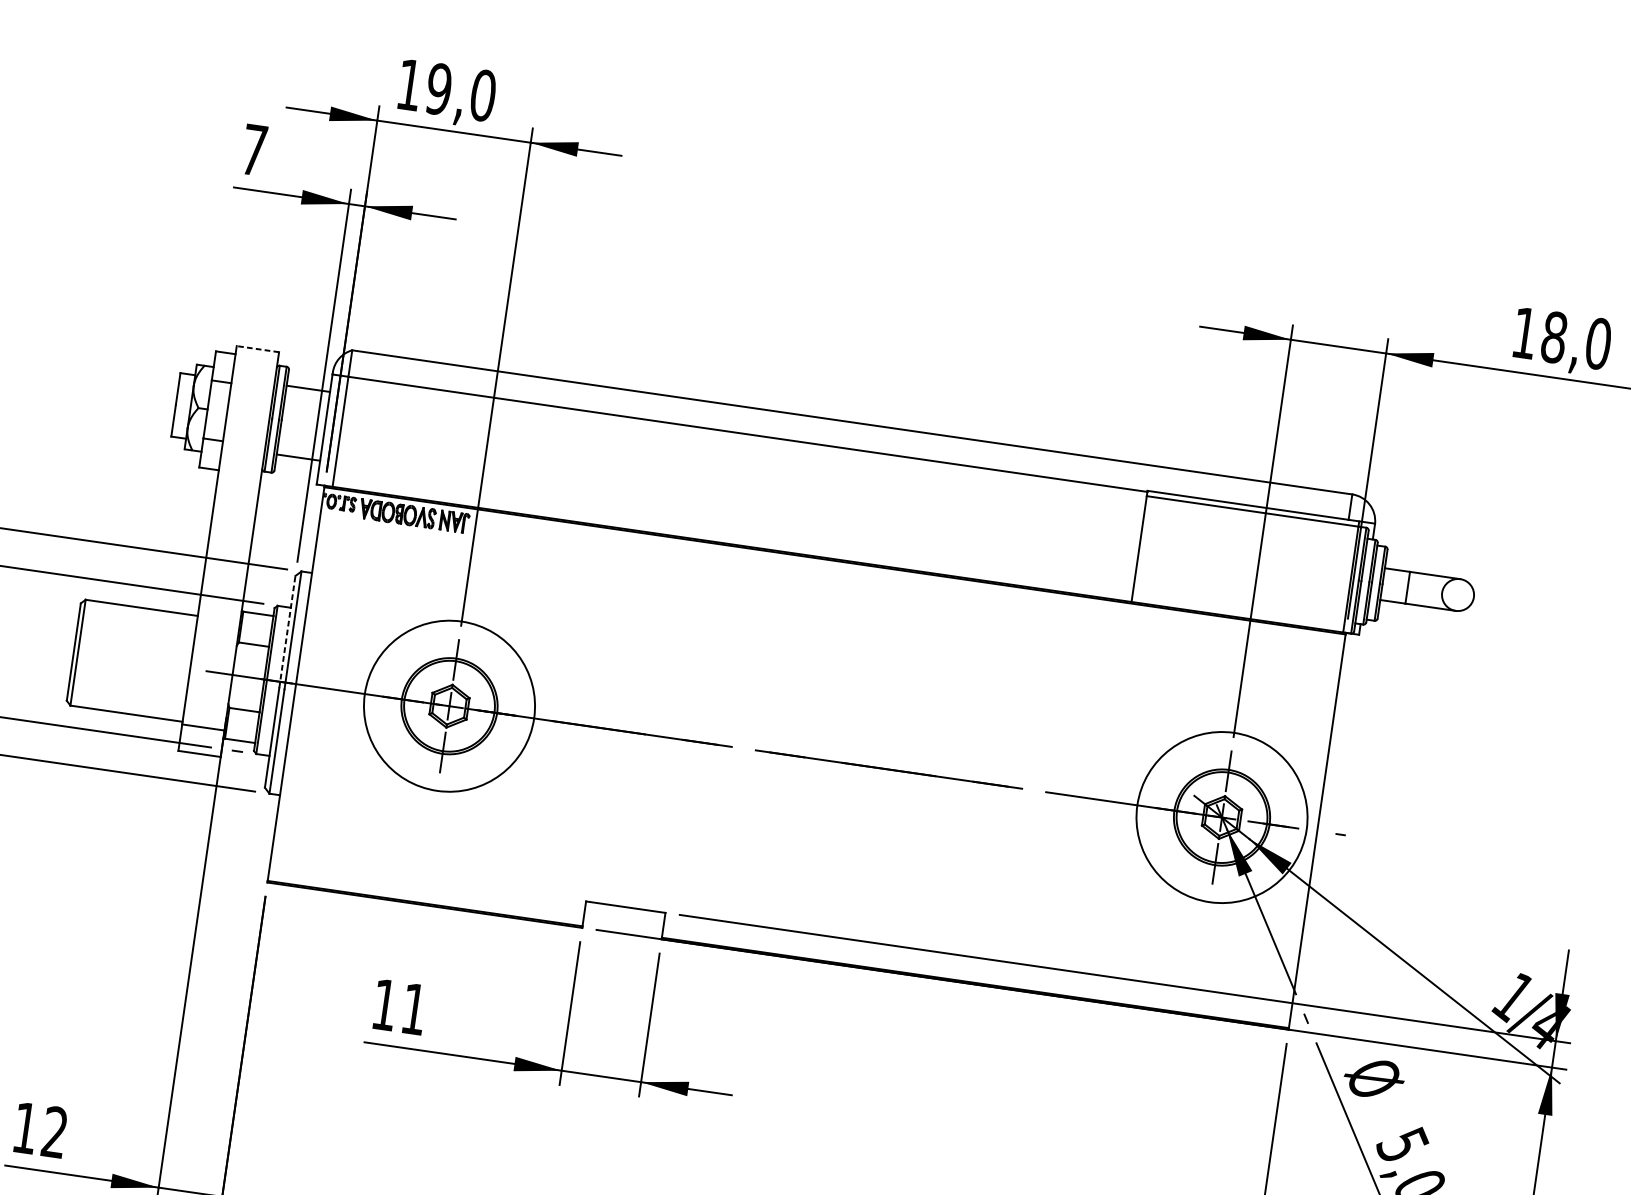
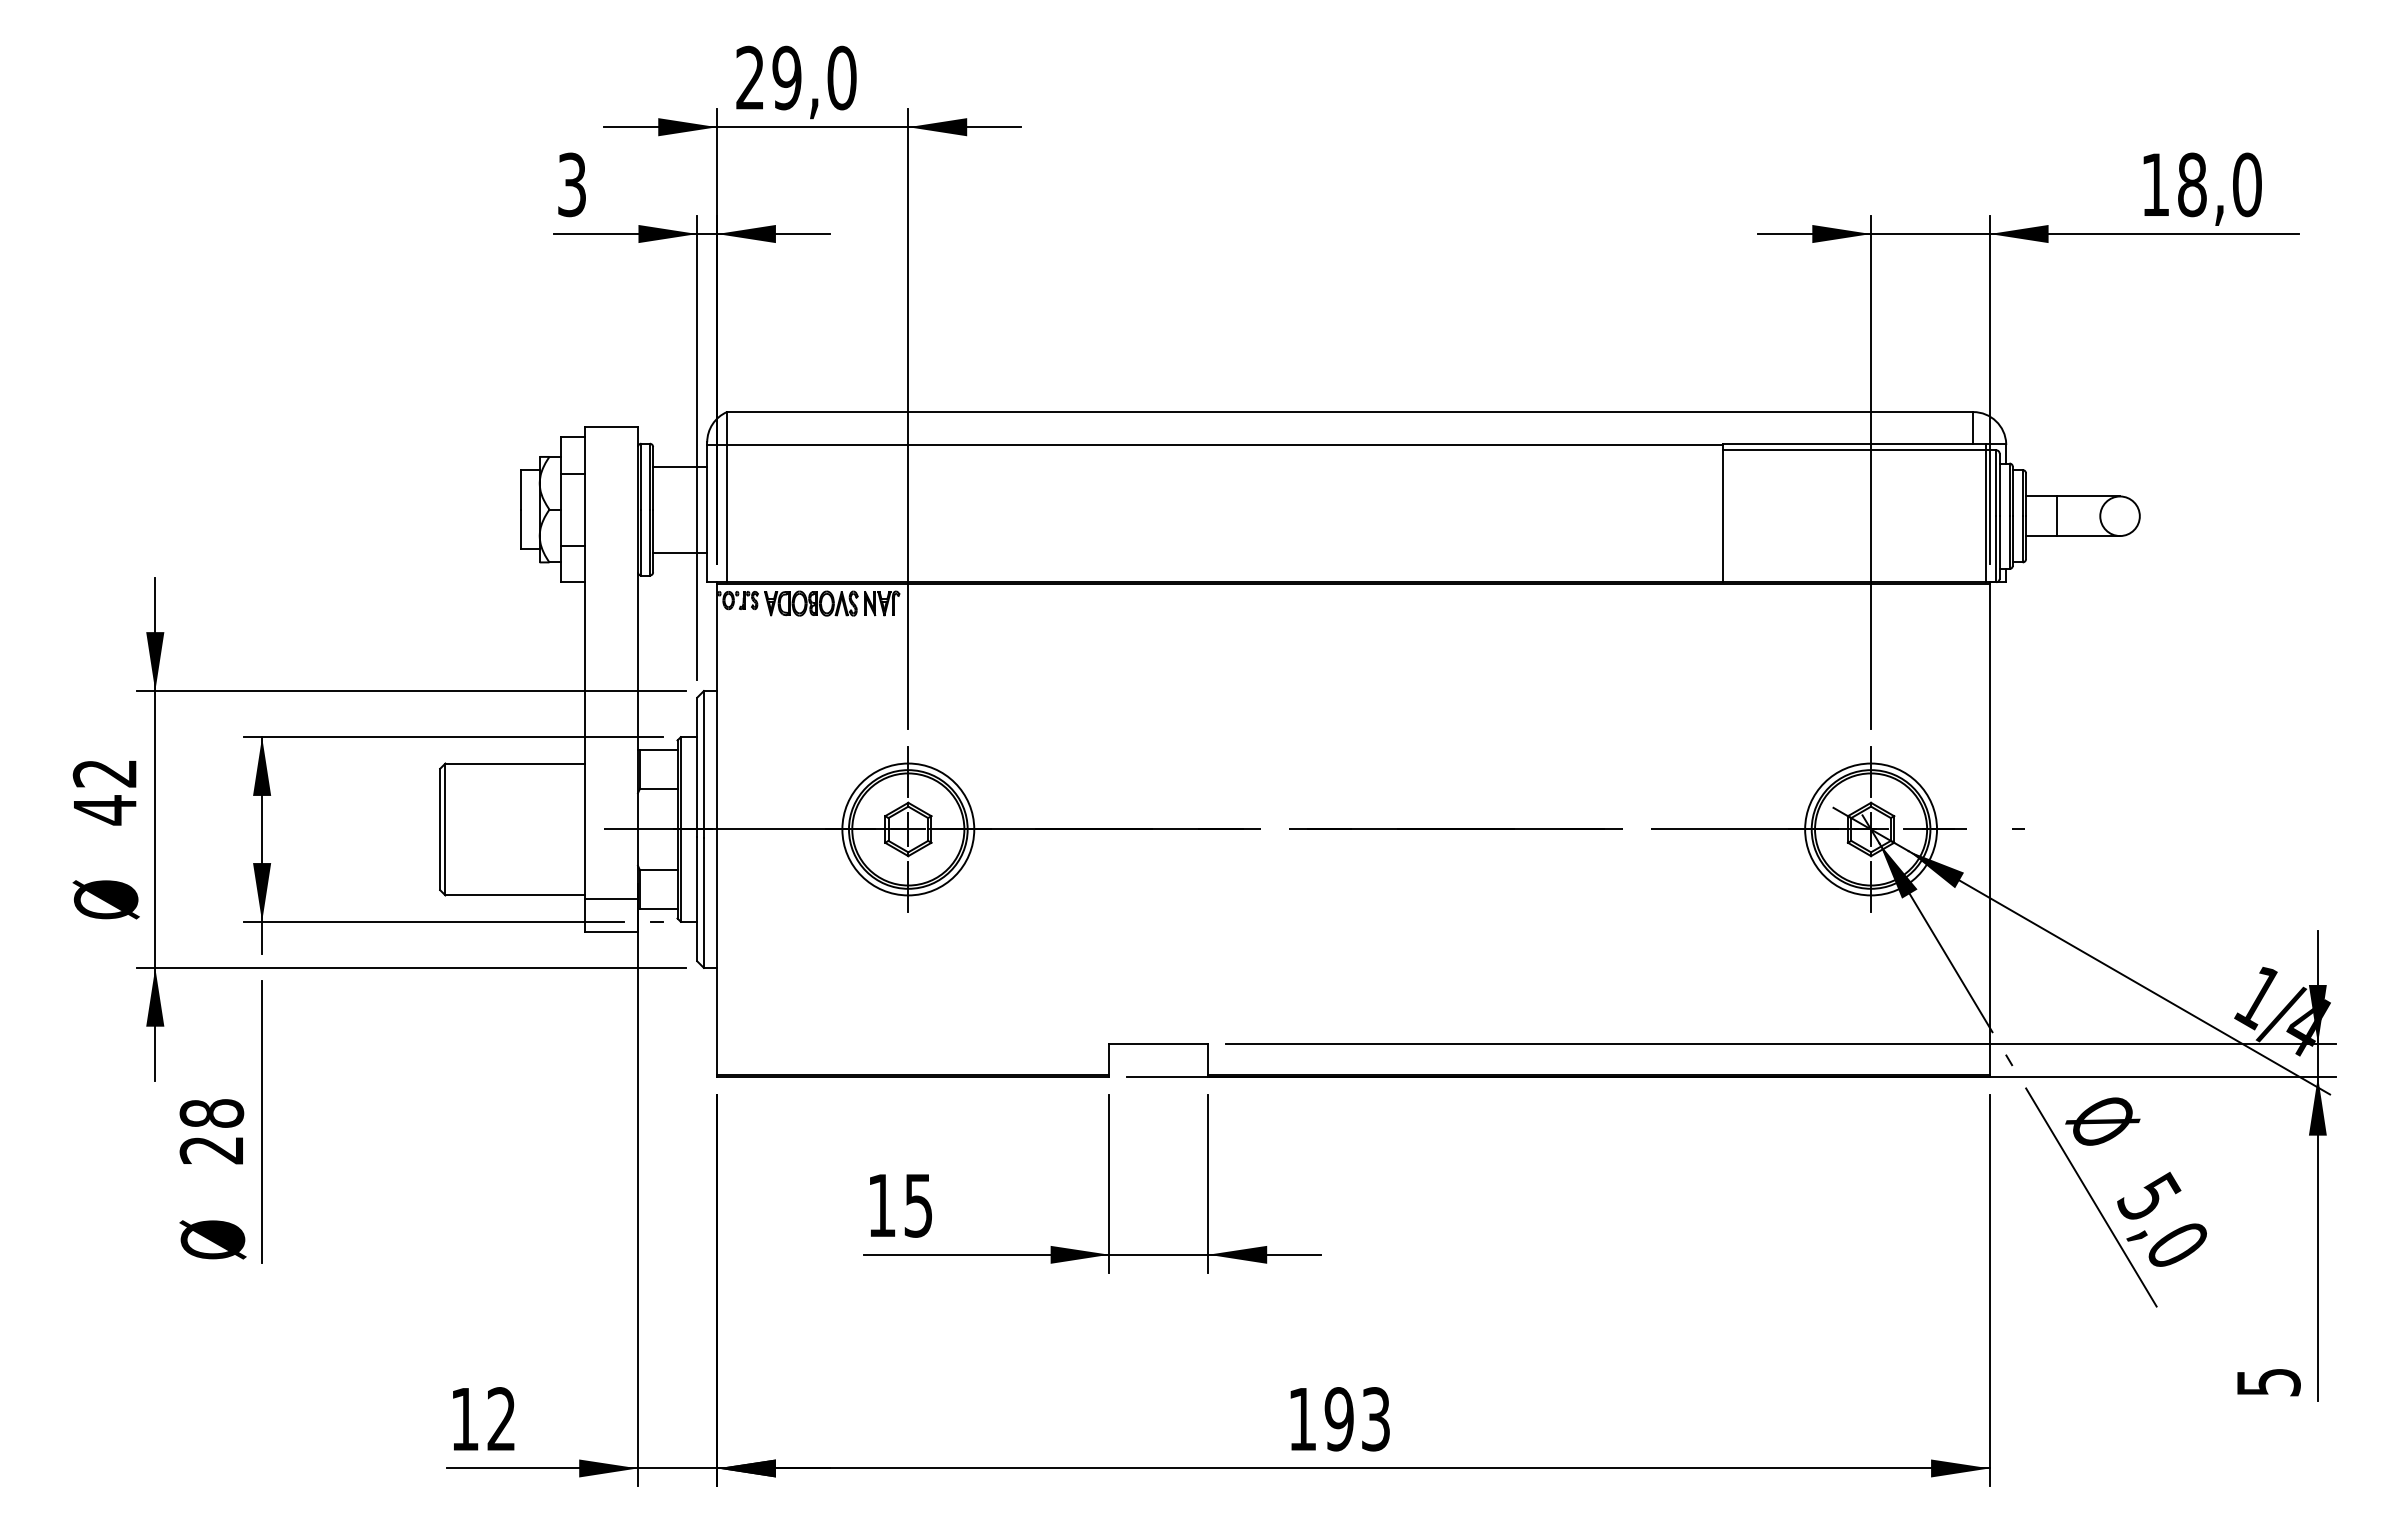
text: (409, 84) -> (749, 77), 19,0 -> 29,0
text: (253, 149) -> (571, 184), 7 -> 3
line: (257, 349) -> (611, 427), dashed -> solid
line: (287, 632) -> (697, 767), dashed -> solid
circle: (449, 706) -> (908, 829), size x0.62
circle: (1222, 817) -> (1871, 829), size x0.62
text: (413, 1009) -> (917, 1205), 11 -> 15

